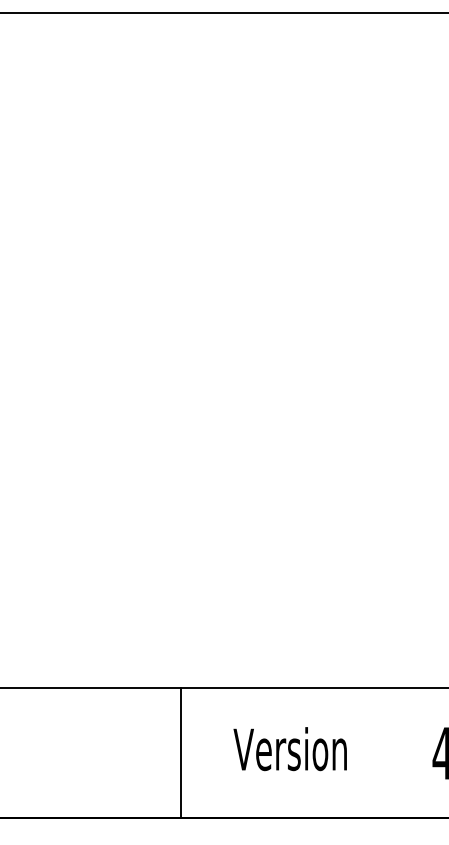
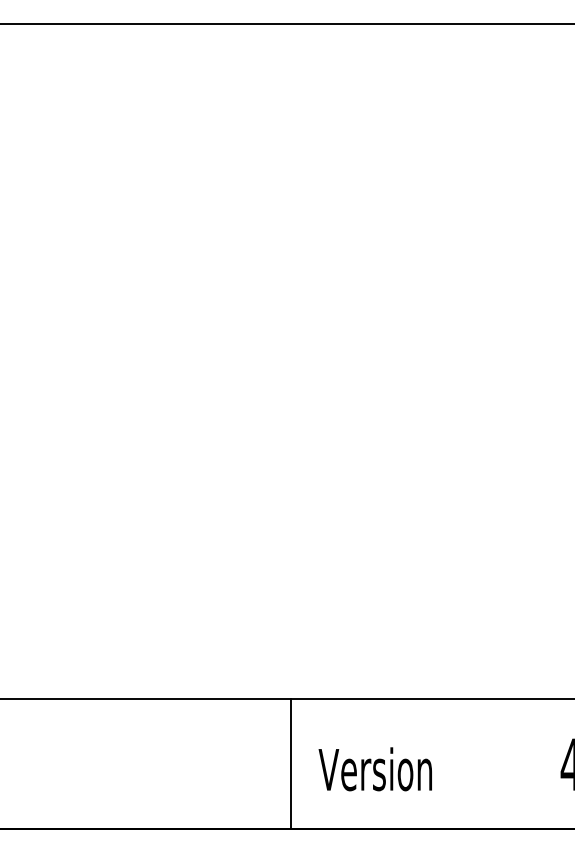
text: (289, 749) -> (374, 769), moved
line: (181, 752) -> (291, 763), moved

